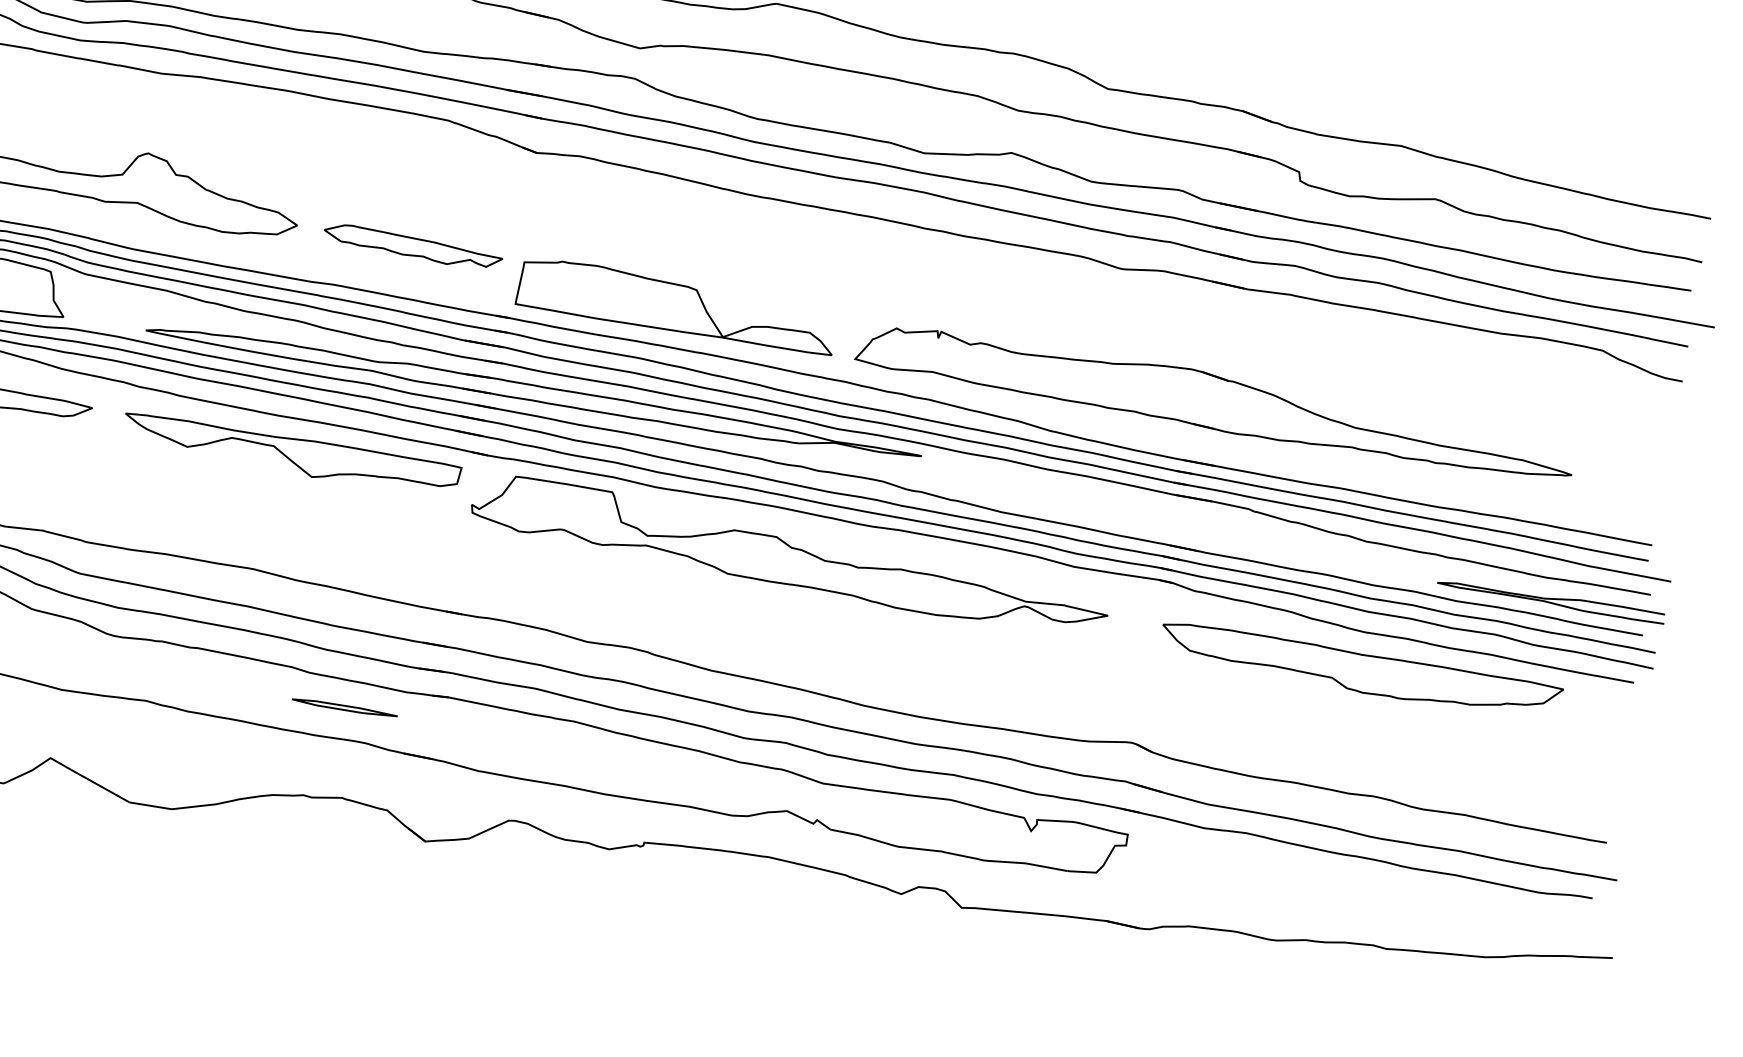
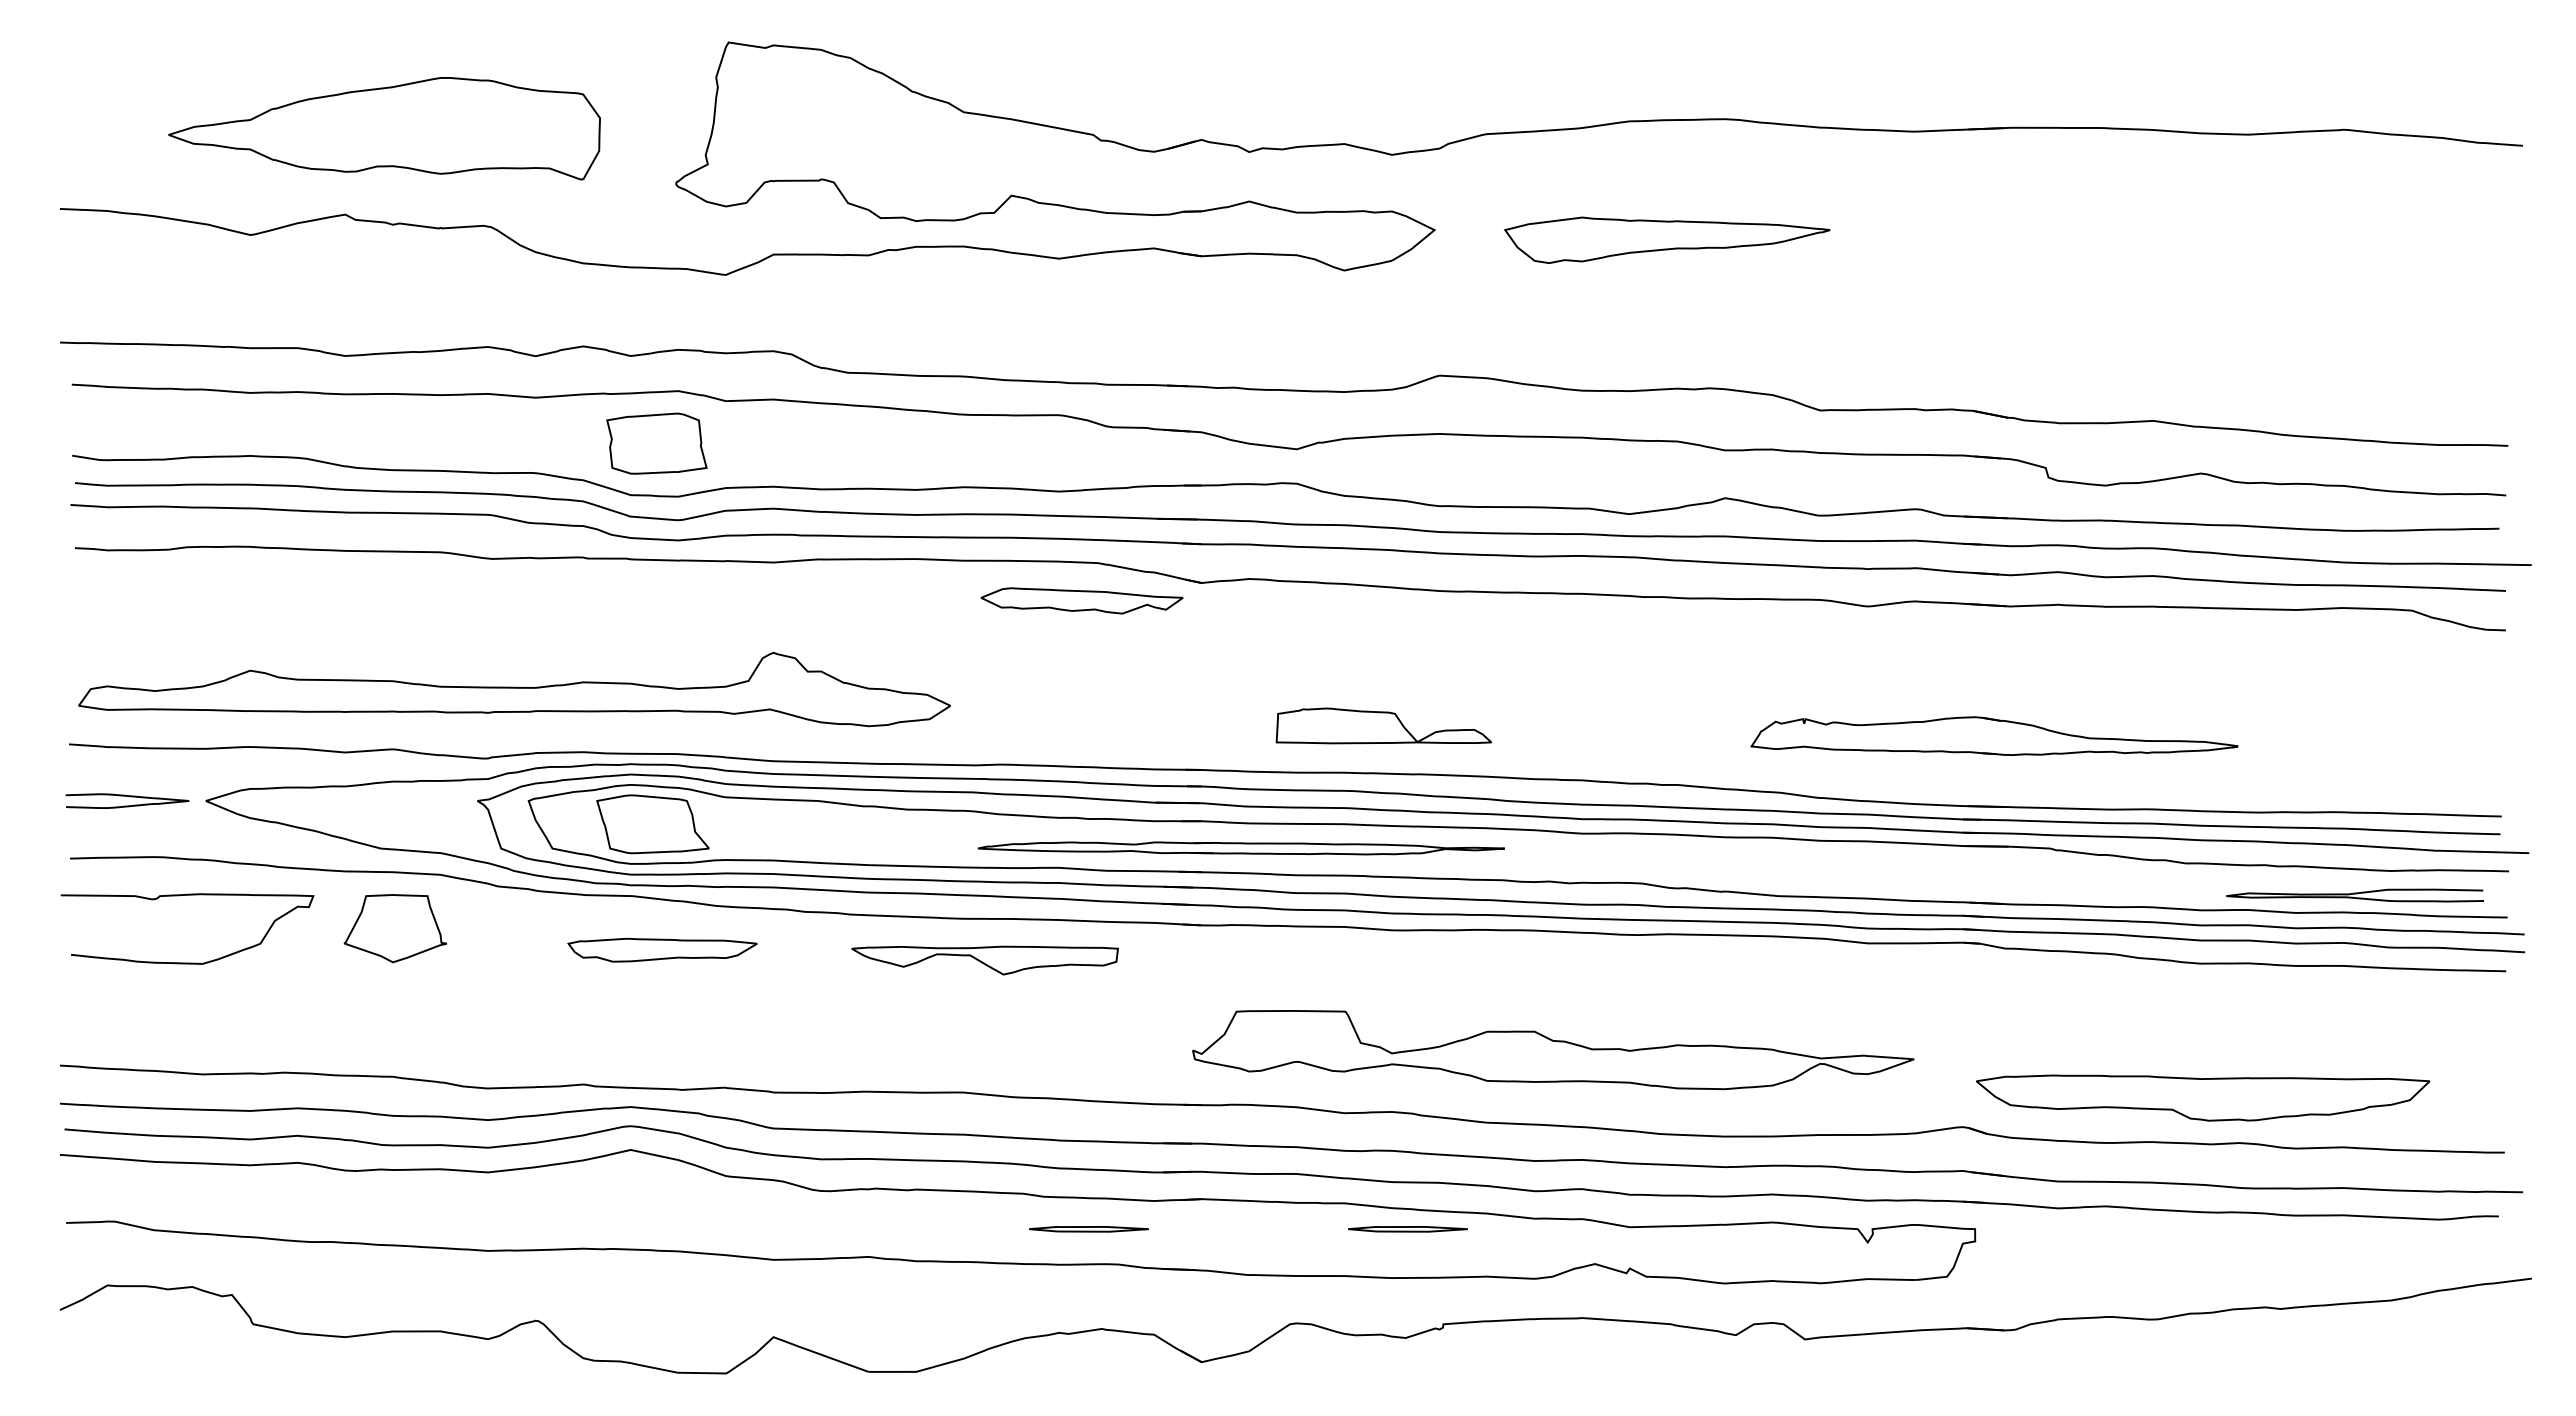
part: (412, 246) -> (1081, 600), moved
part: (677, 304) -> (1383, 725), size x0.6
part: (534, 393) -> (1241, 848), size x0.6
part: (1215, 401) -> (1994, 735), size x0.6
part: (290, 455) -> (984, 960), size x0.7
part: (790, 556) -> (1553, 1050), moved
curve: (1550, 599) -> (2354, 894), moved
part: (1361, 671) -> (2203, 1097), moved
part: (626, 753) -> (1407, 1229), added

